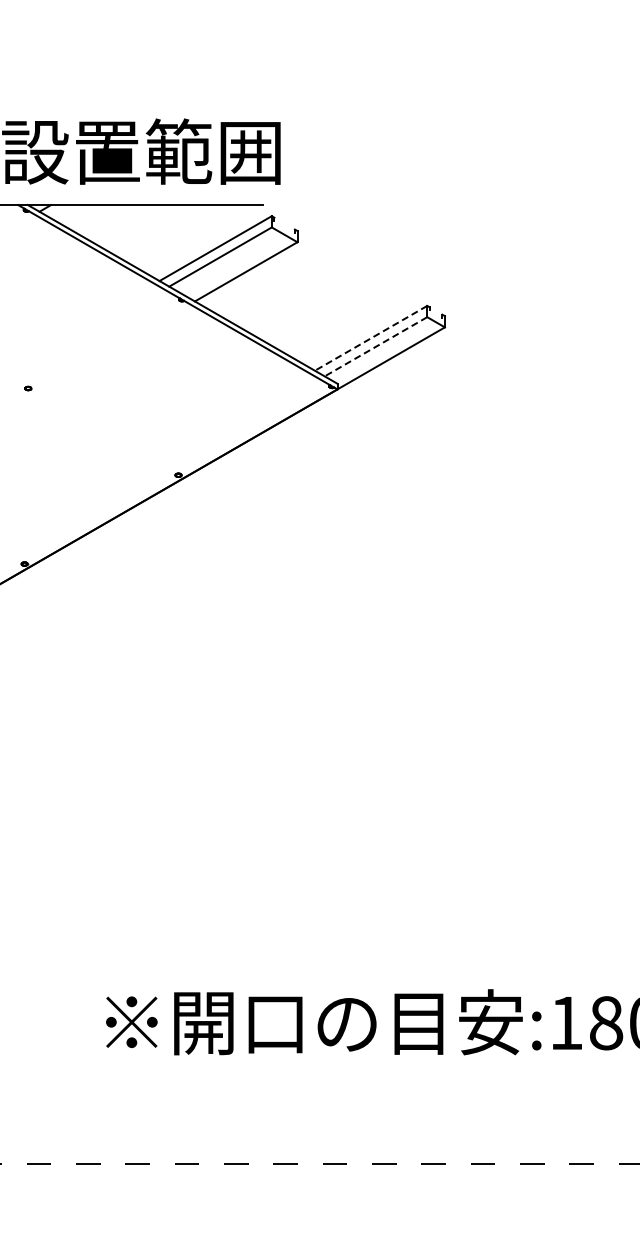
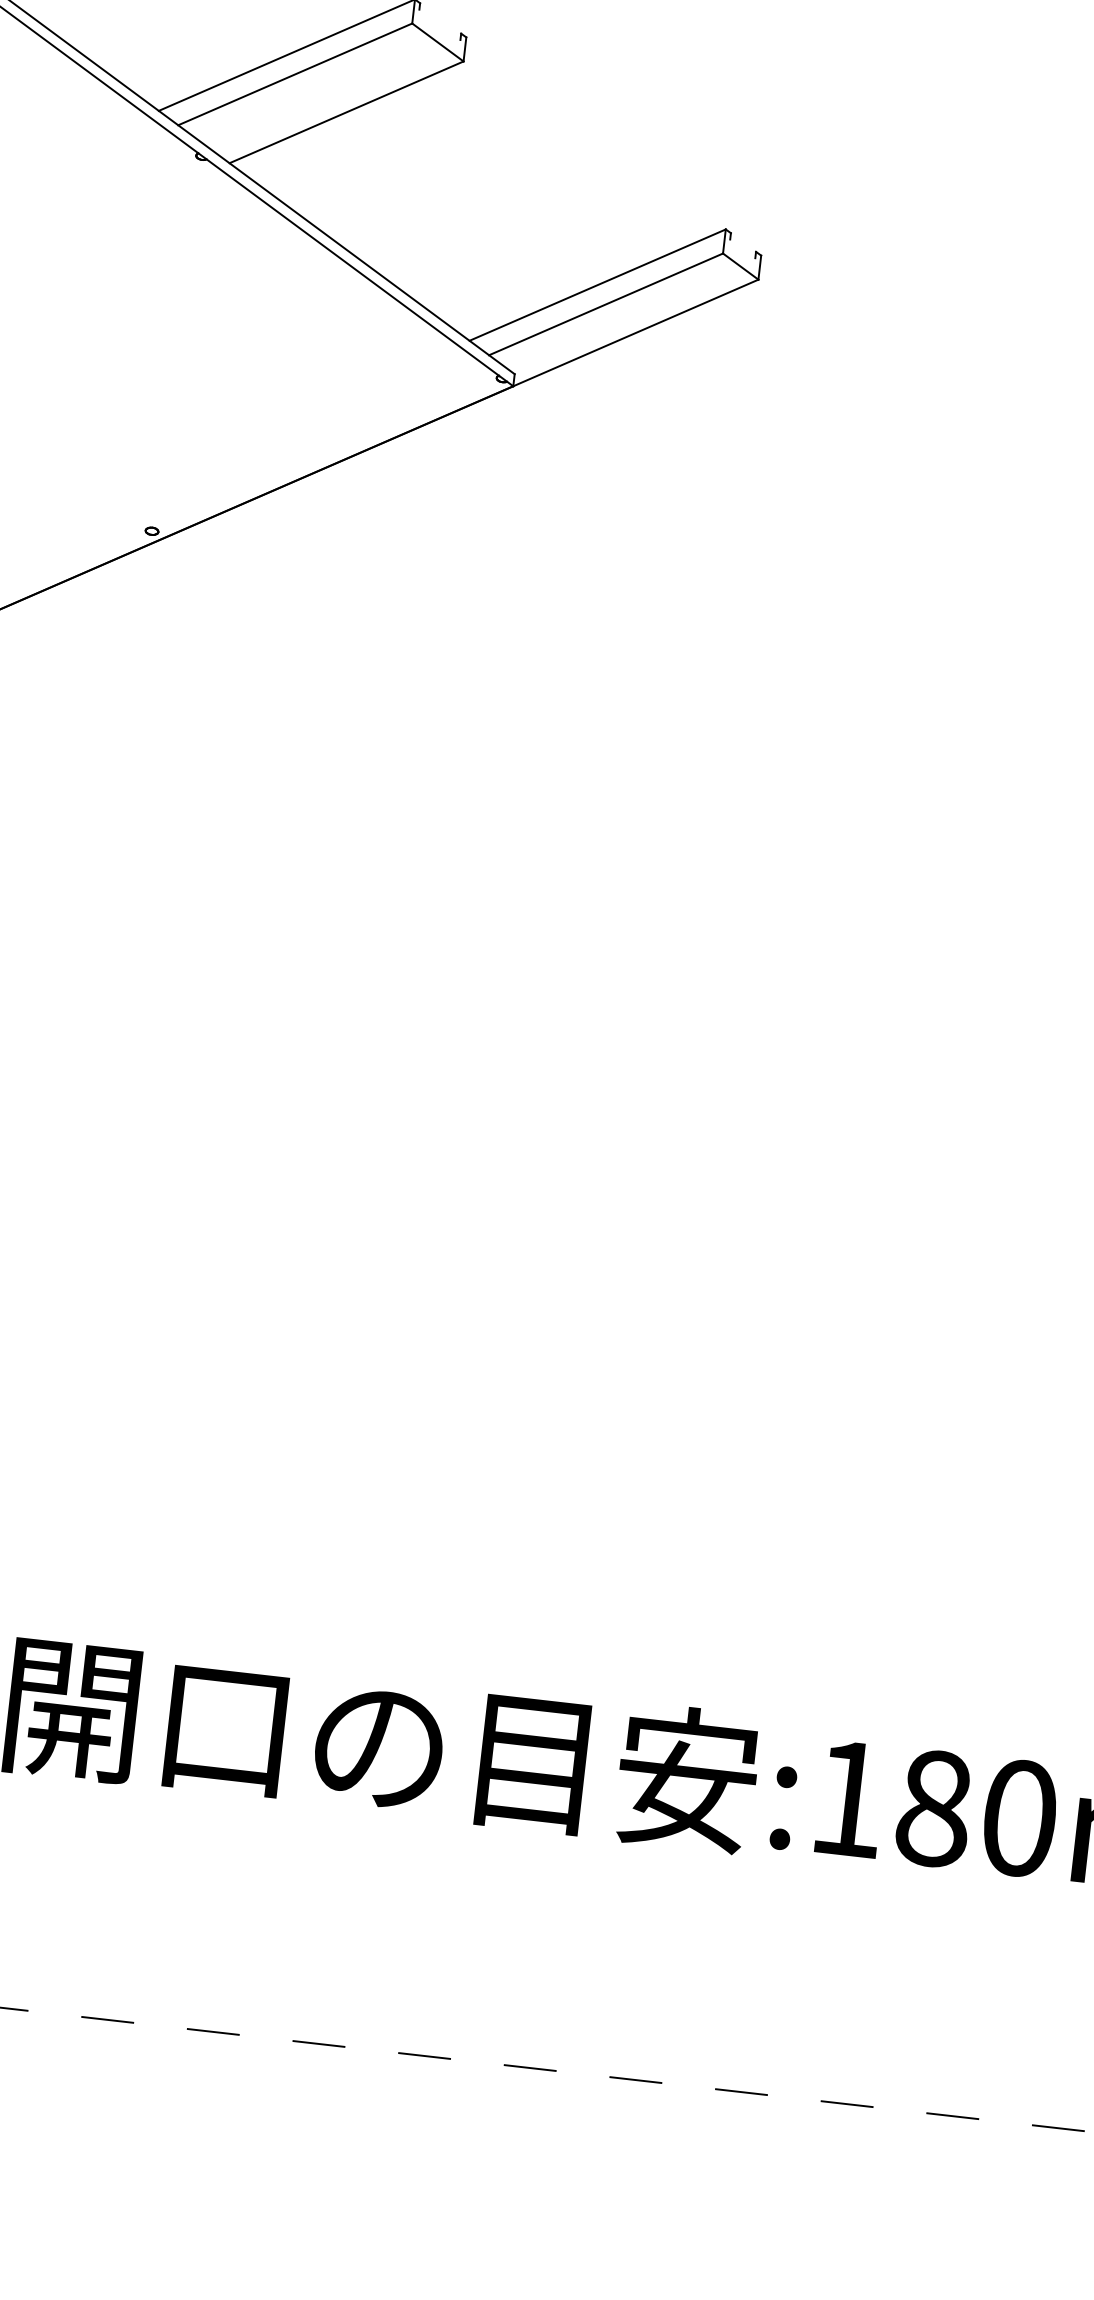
line: (371, 338) -> (598, 285), dashed -> solid
line: (375, 347) -> (604, 305), dashed -> solid

